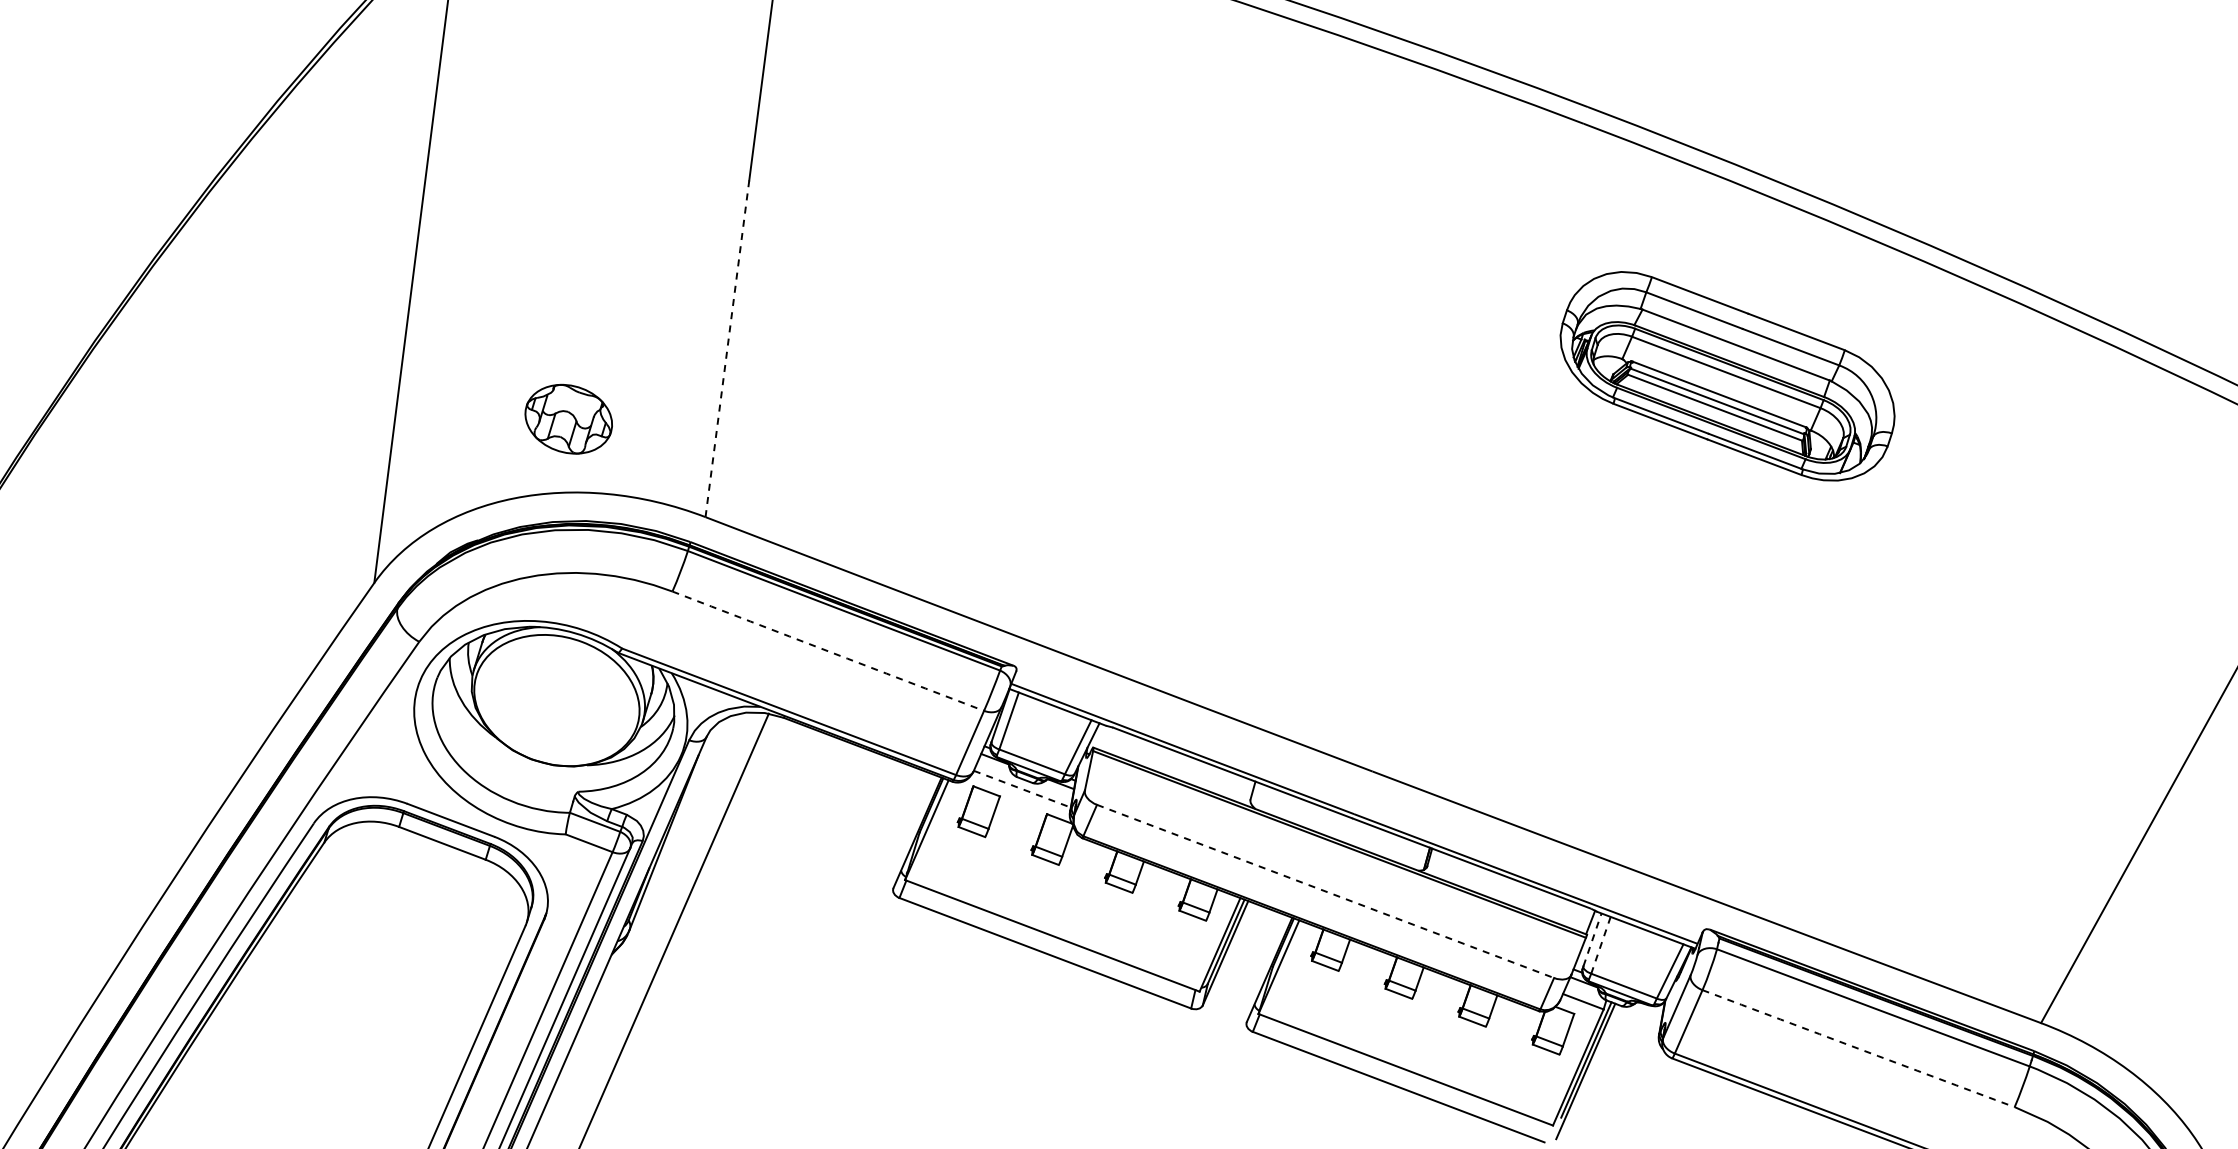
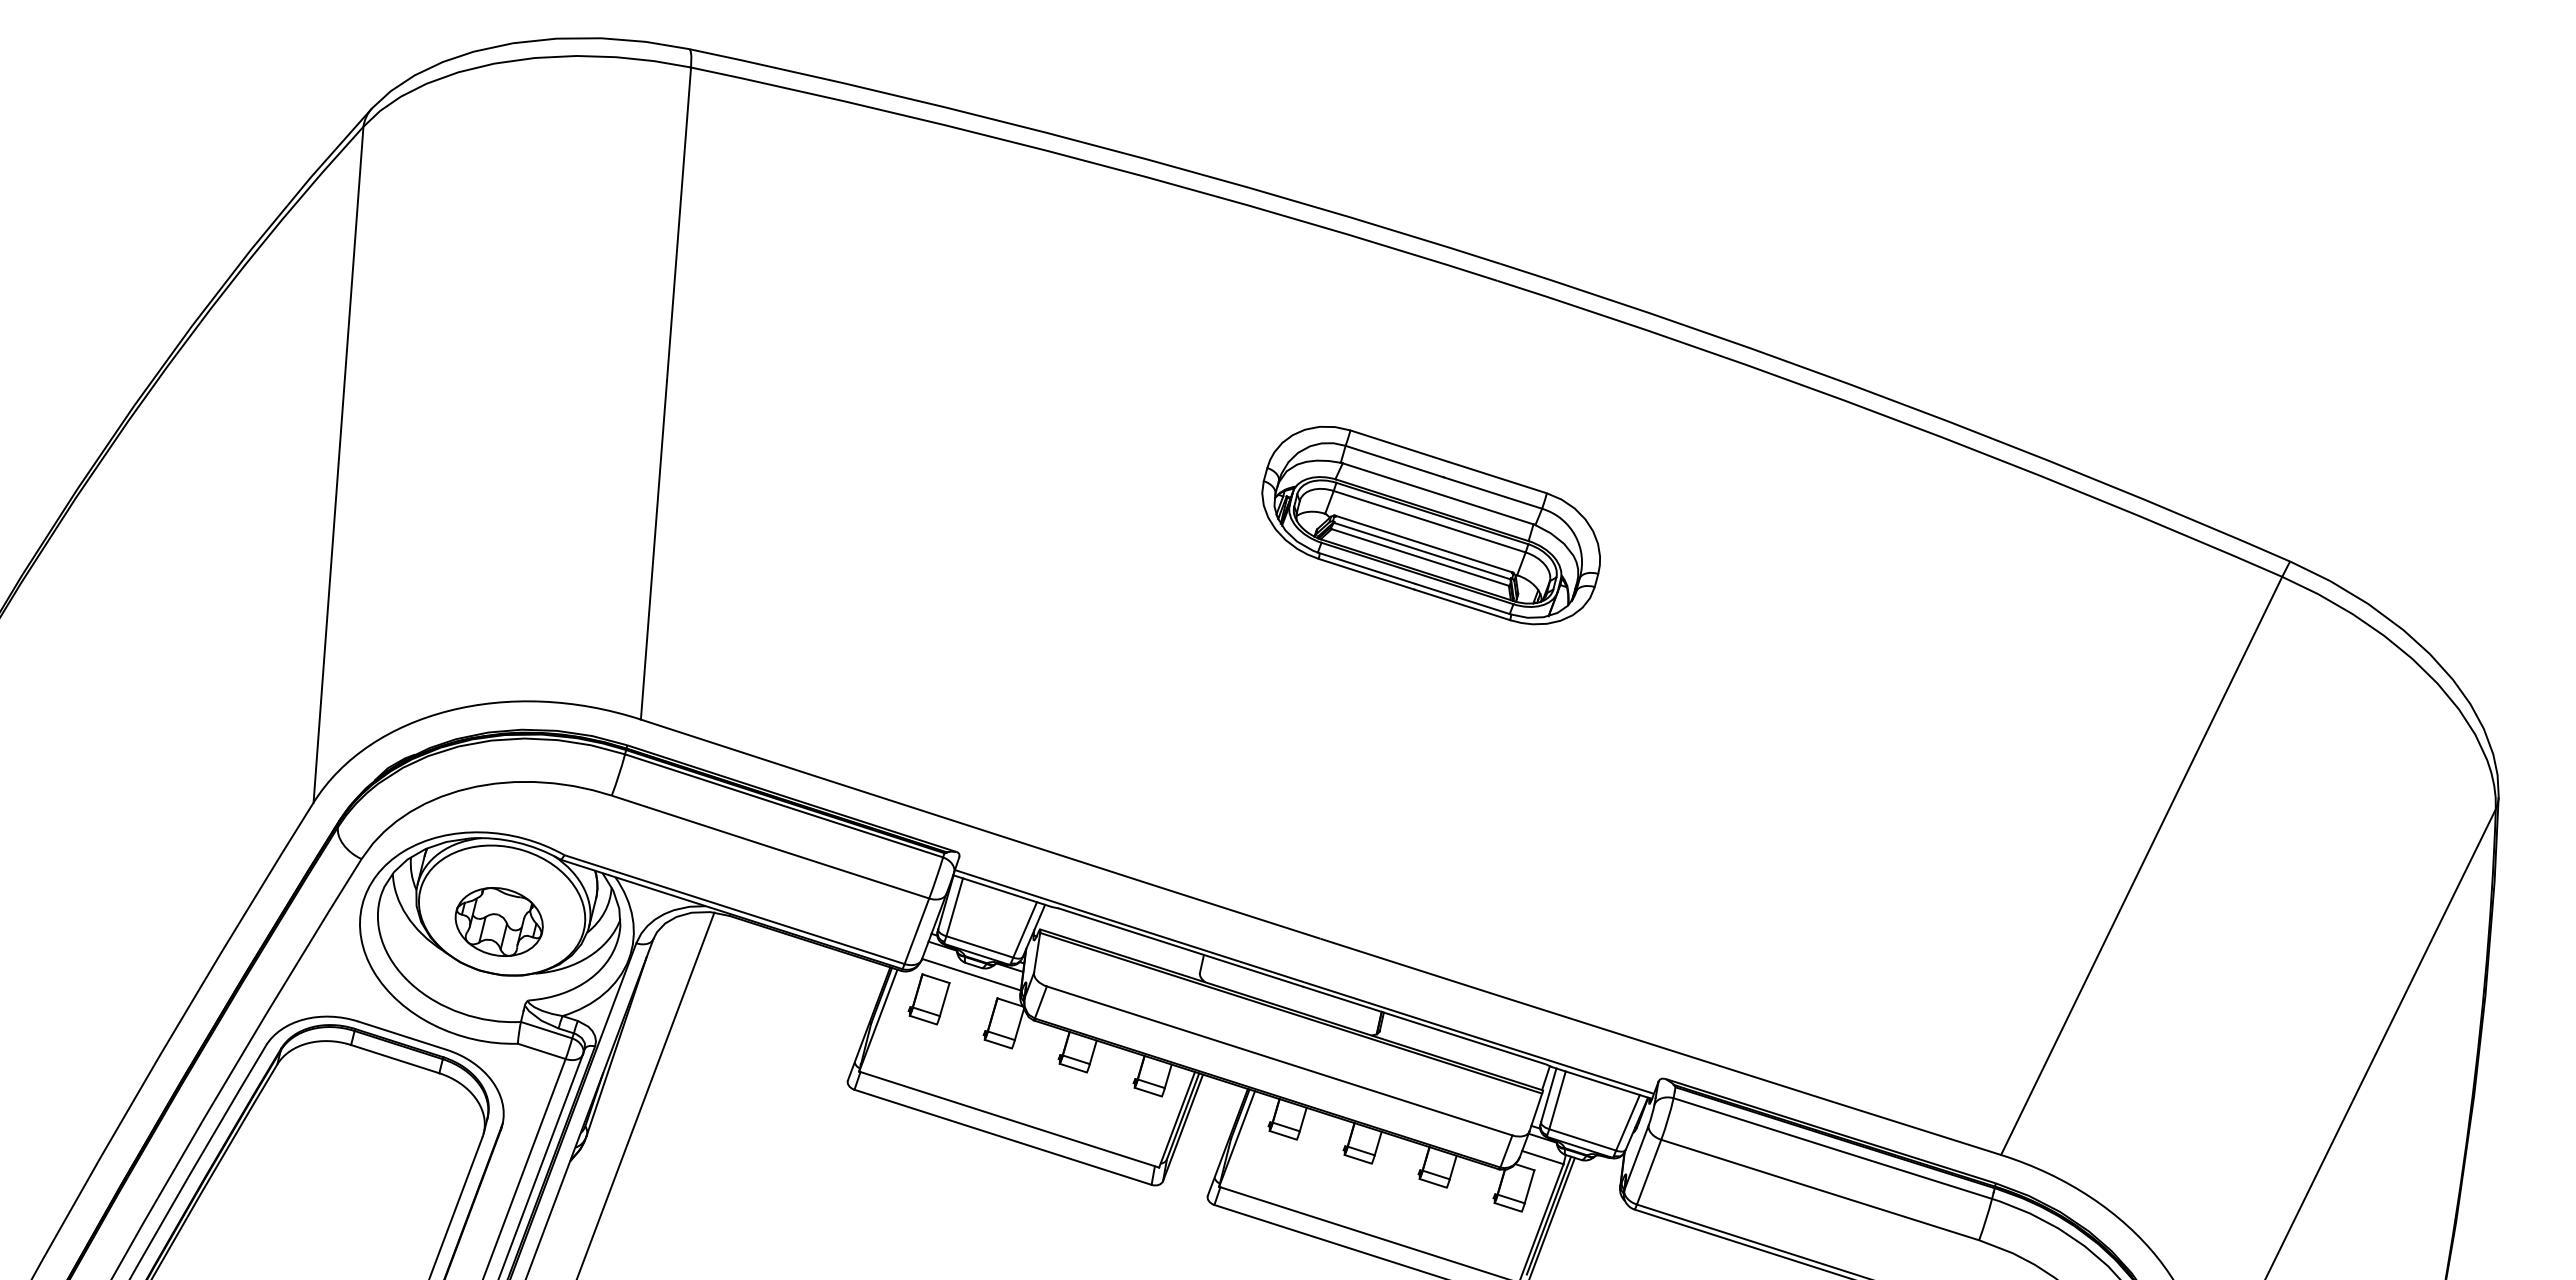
line: (726, 348) -> (653, 550), dashed -> solid
part: (1726, 376) -> (1430, 525), moved
part: (568, 418) -> (498, 921), moved
arc: (828, 651) -> (770, 847), dashed -> solid
line: (1022, 788) -> (971, 974), dashed -> solid
line: (1326, 892) -> (1280, 1061), dashed -> solid
line: (1592, 940) -> (1548, 1095), dashed -> solid
line: (1600, 945) -> (1557, 1100), dashed -> solid
arc: (1858, 1049) -> (1820, 1190), dashed -> solid

